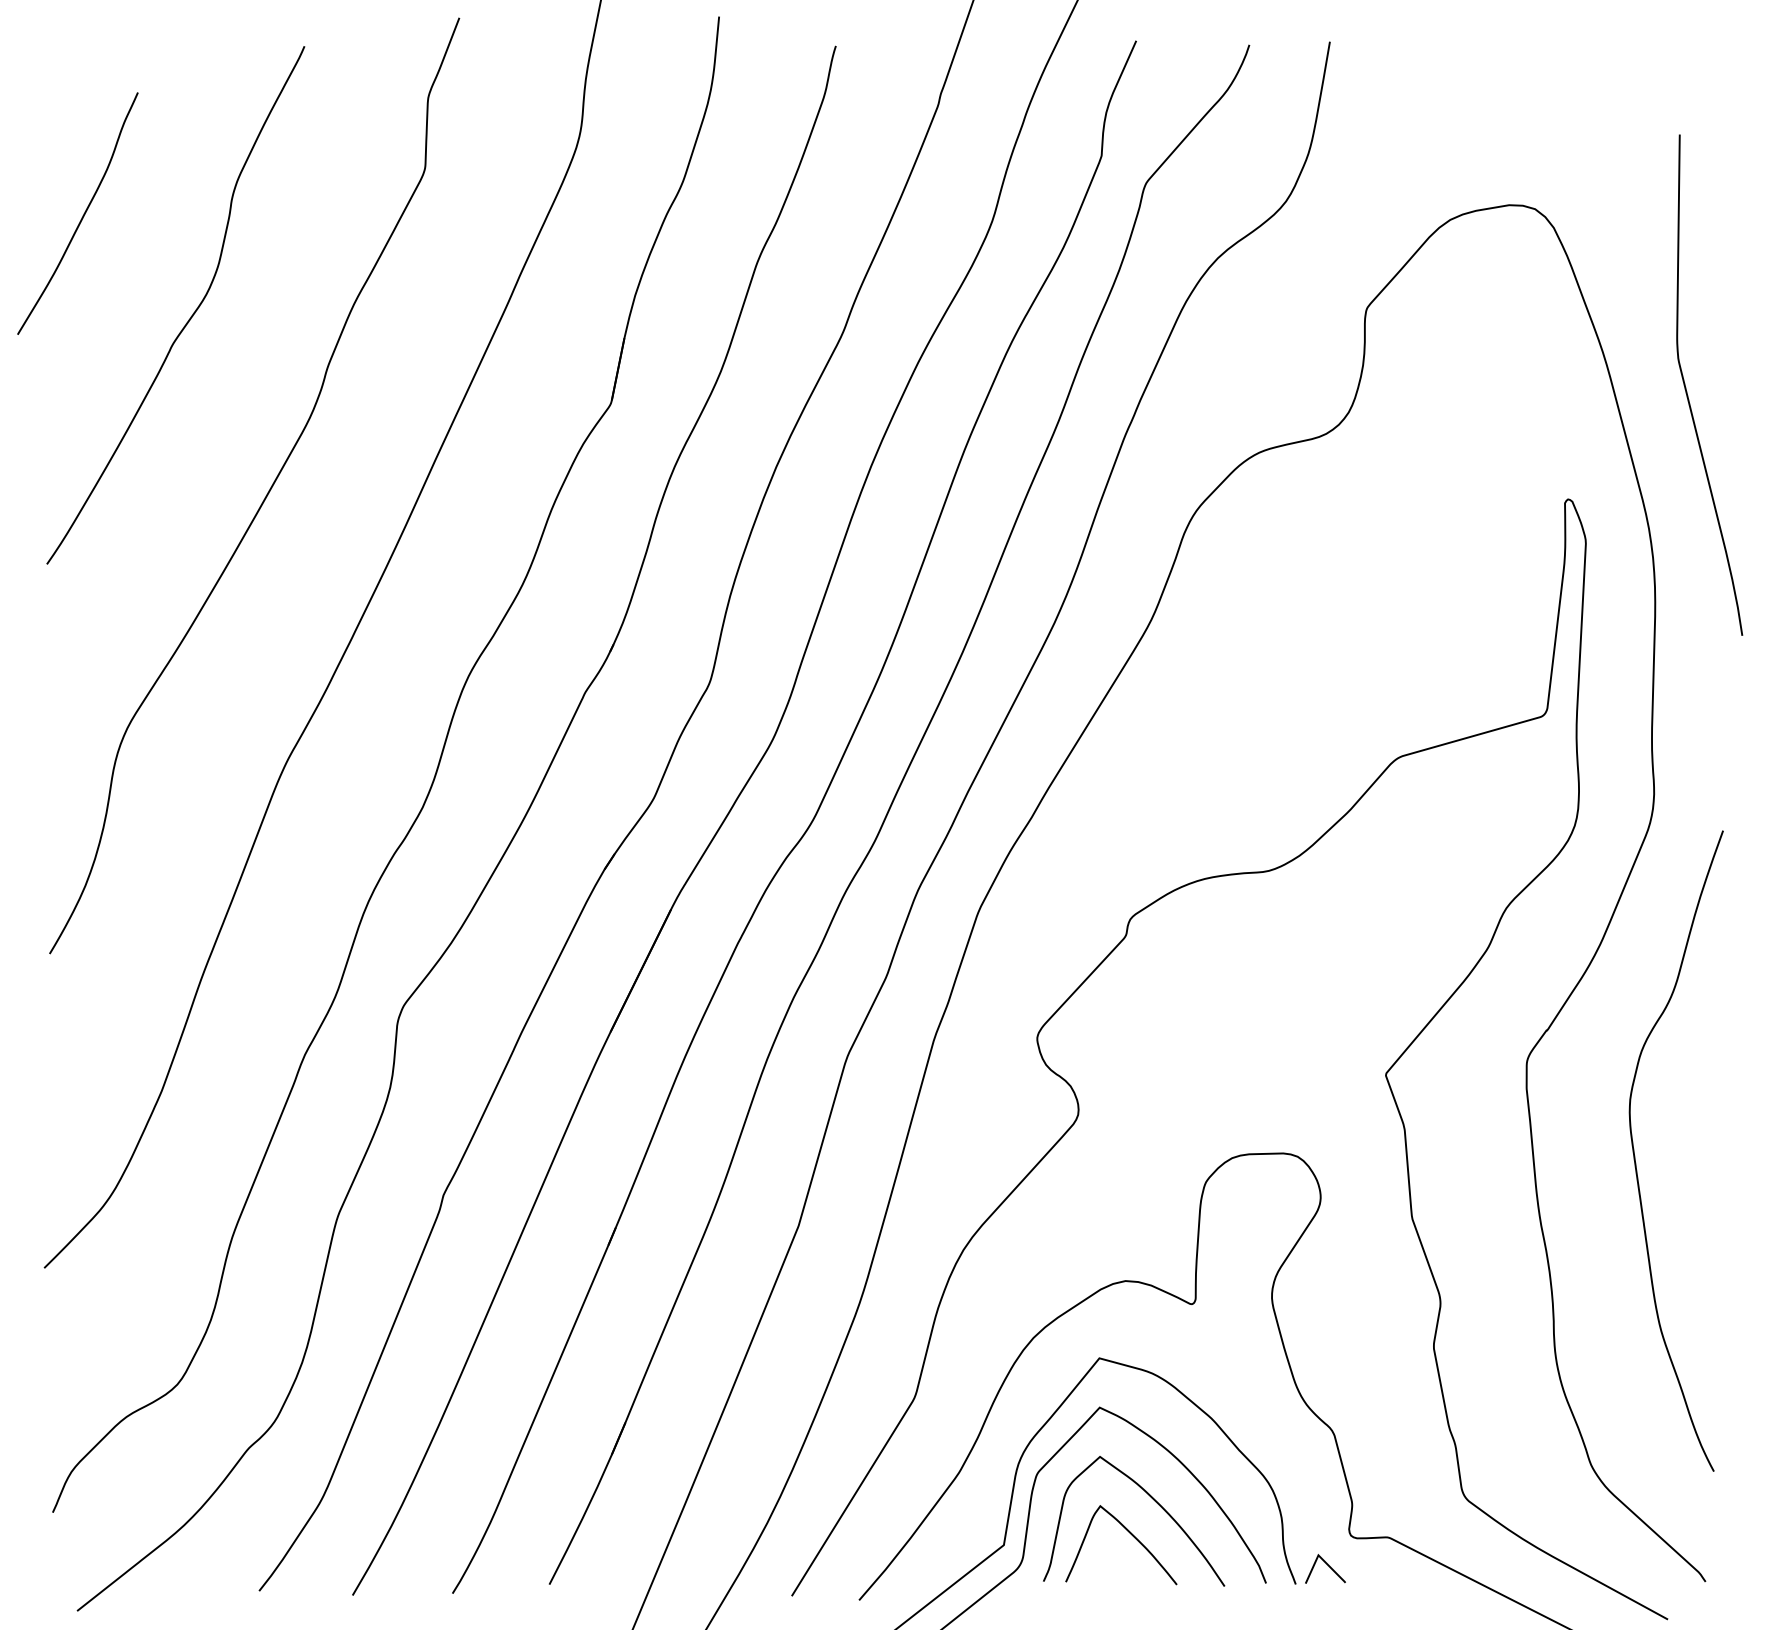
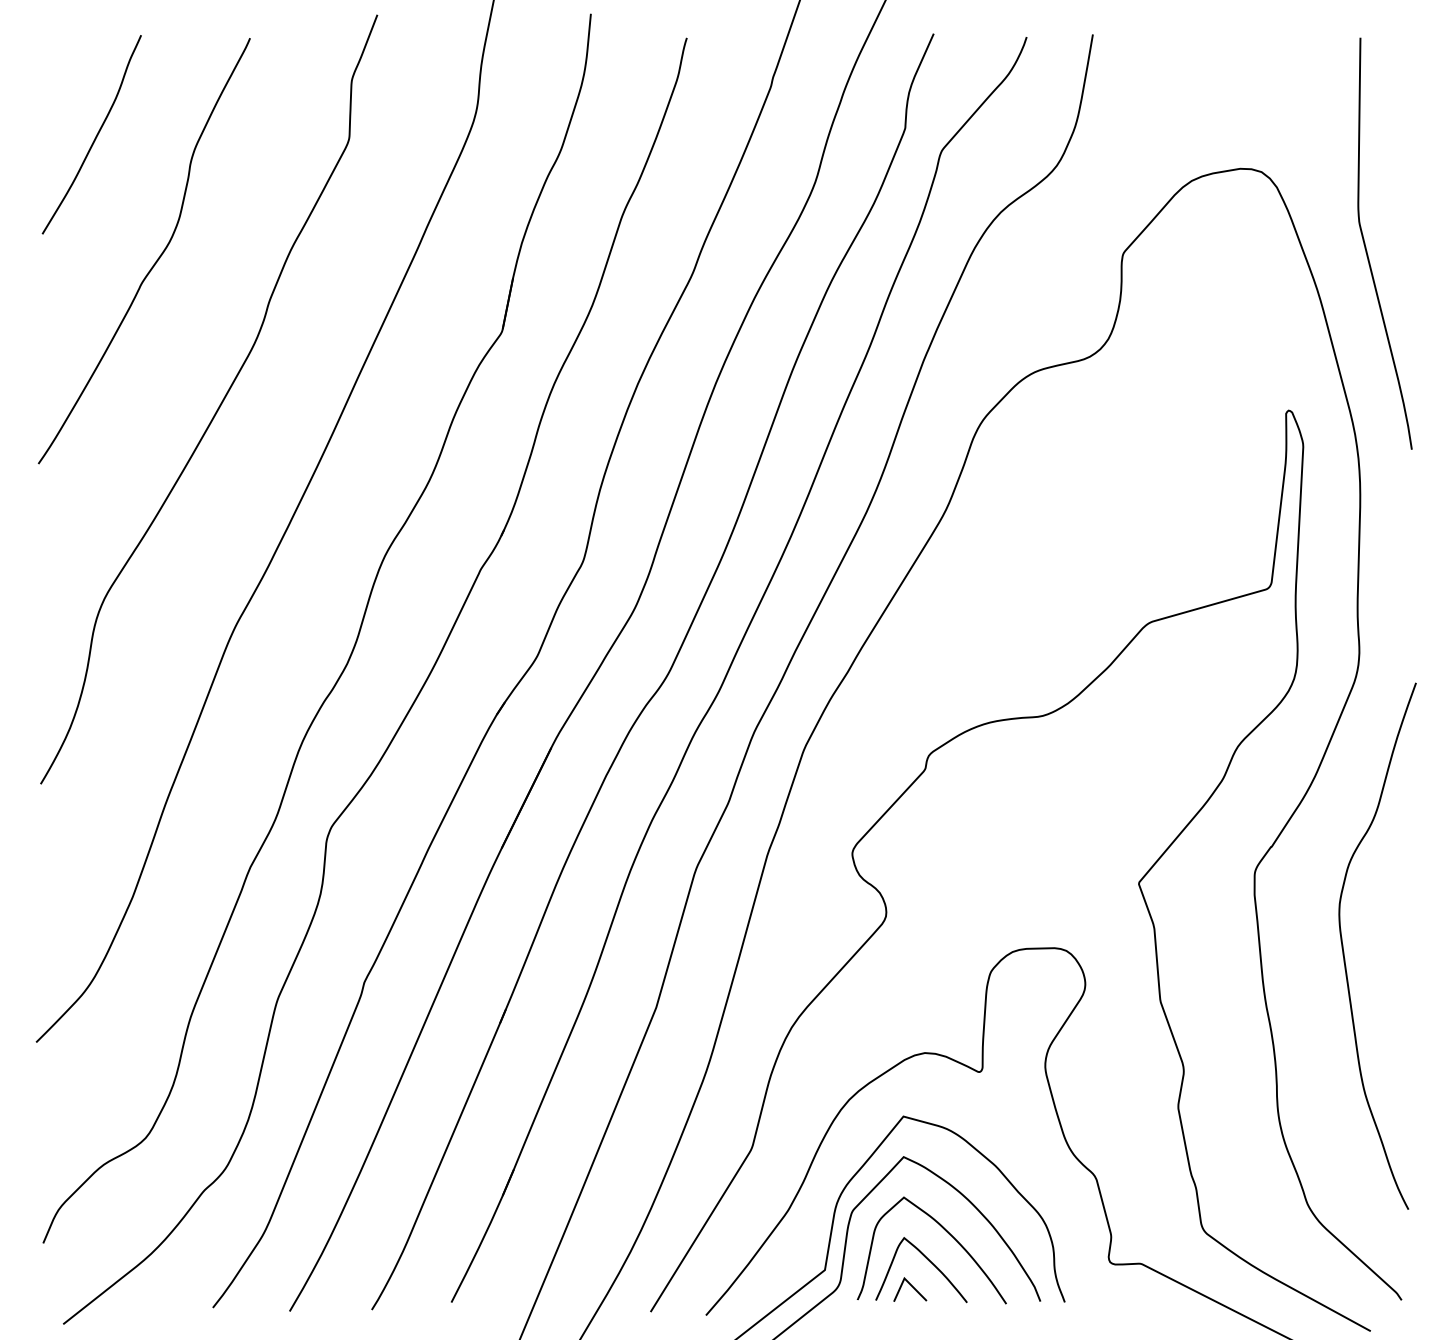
curve: (82, 215) -> (95, 136), moved
curve: (1687, 388) -> (1366, 246), moved
curve: (1328, 1566) -> (912, 1287), moved

